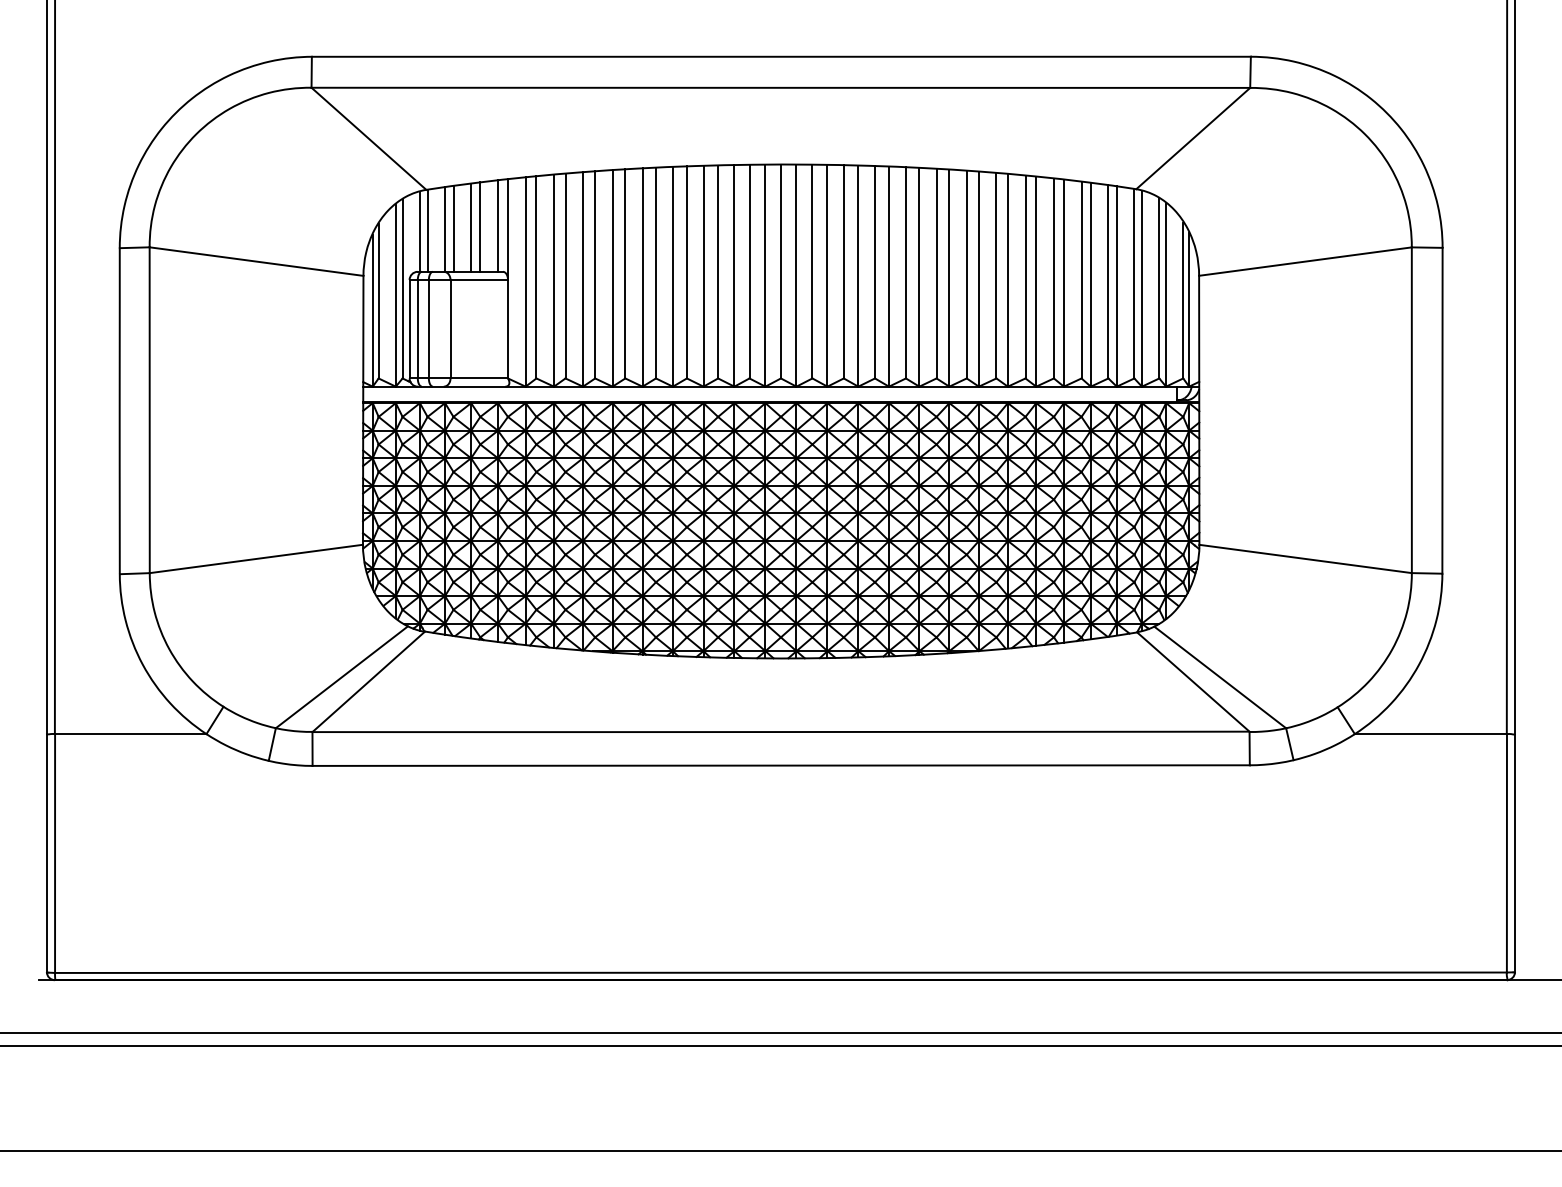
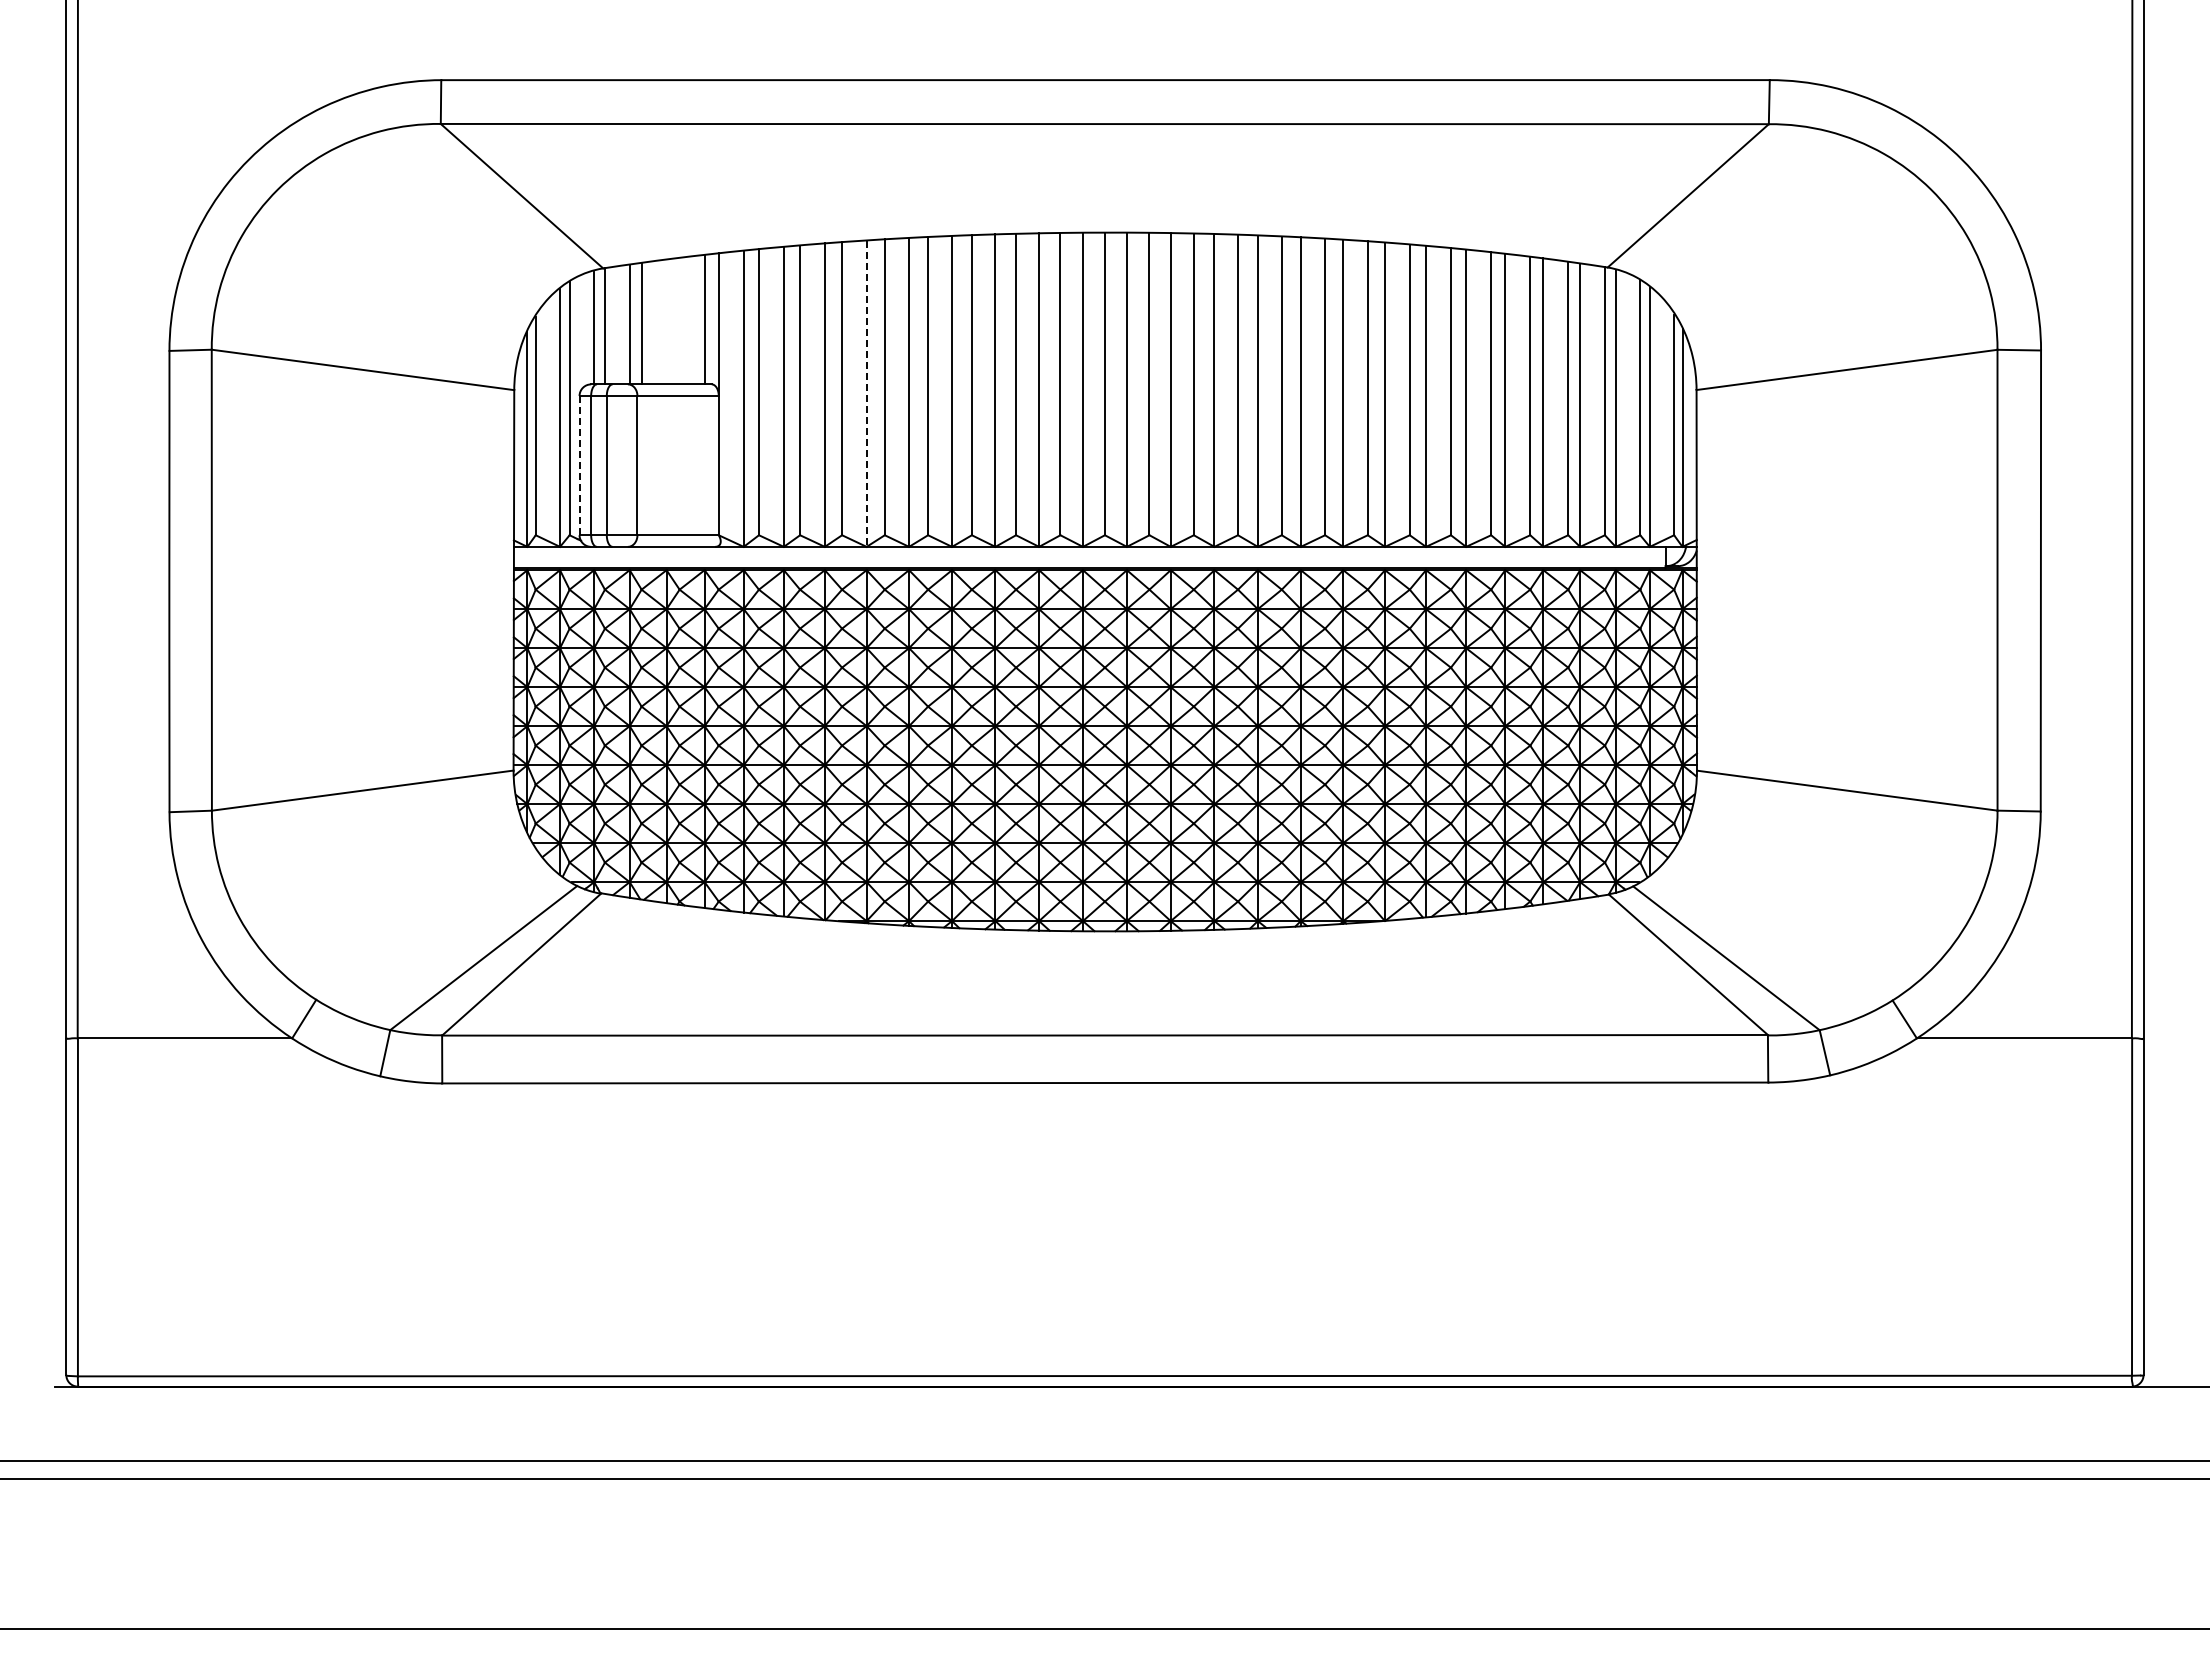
line: (480, 226) -> (679, 320), removed
line: (471, 227) -> (666, 321), removed
line: (612, 278) -> (866, 394), solid -> dashed
line: (409, 329) -> (579, 465), solid -> dashed

